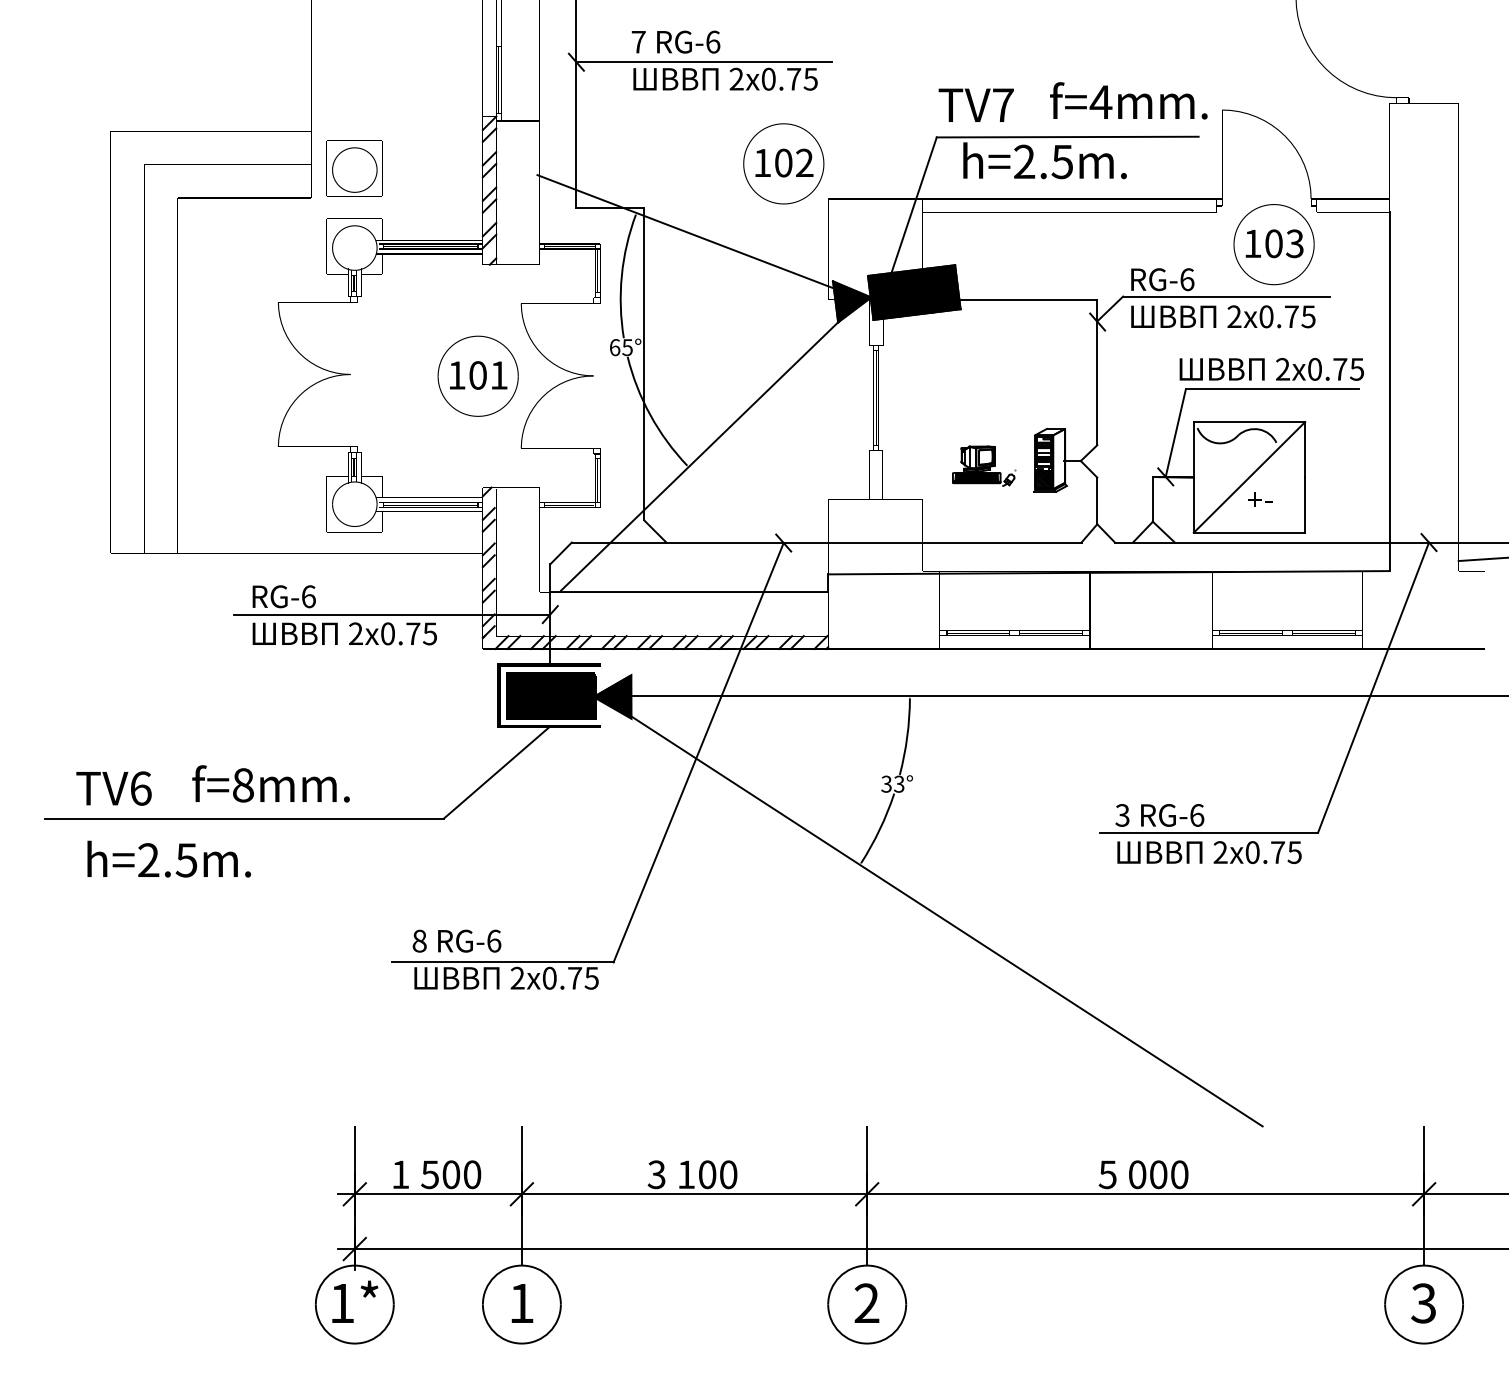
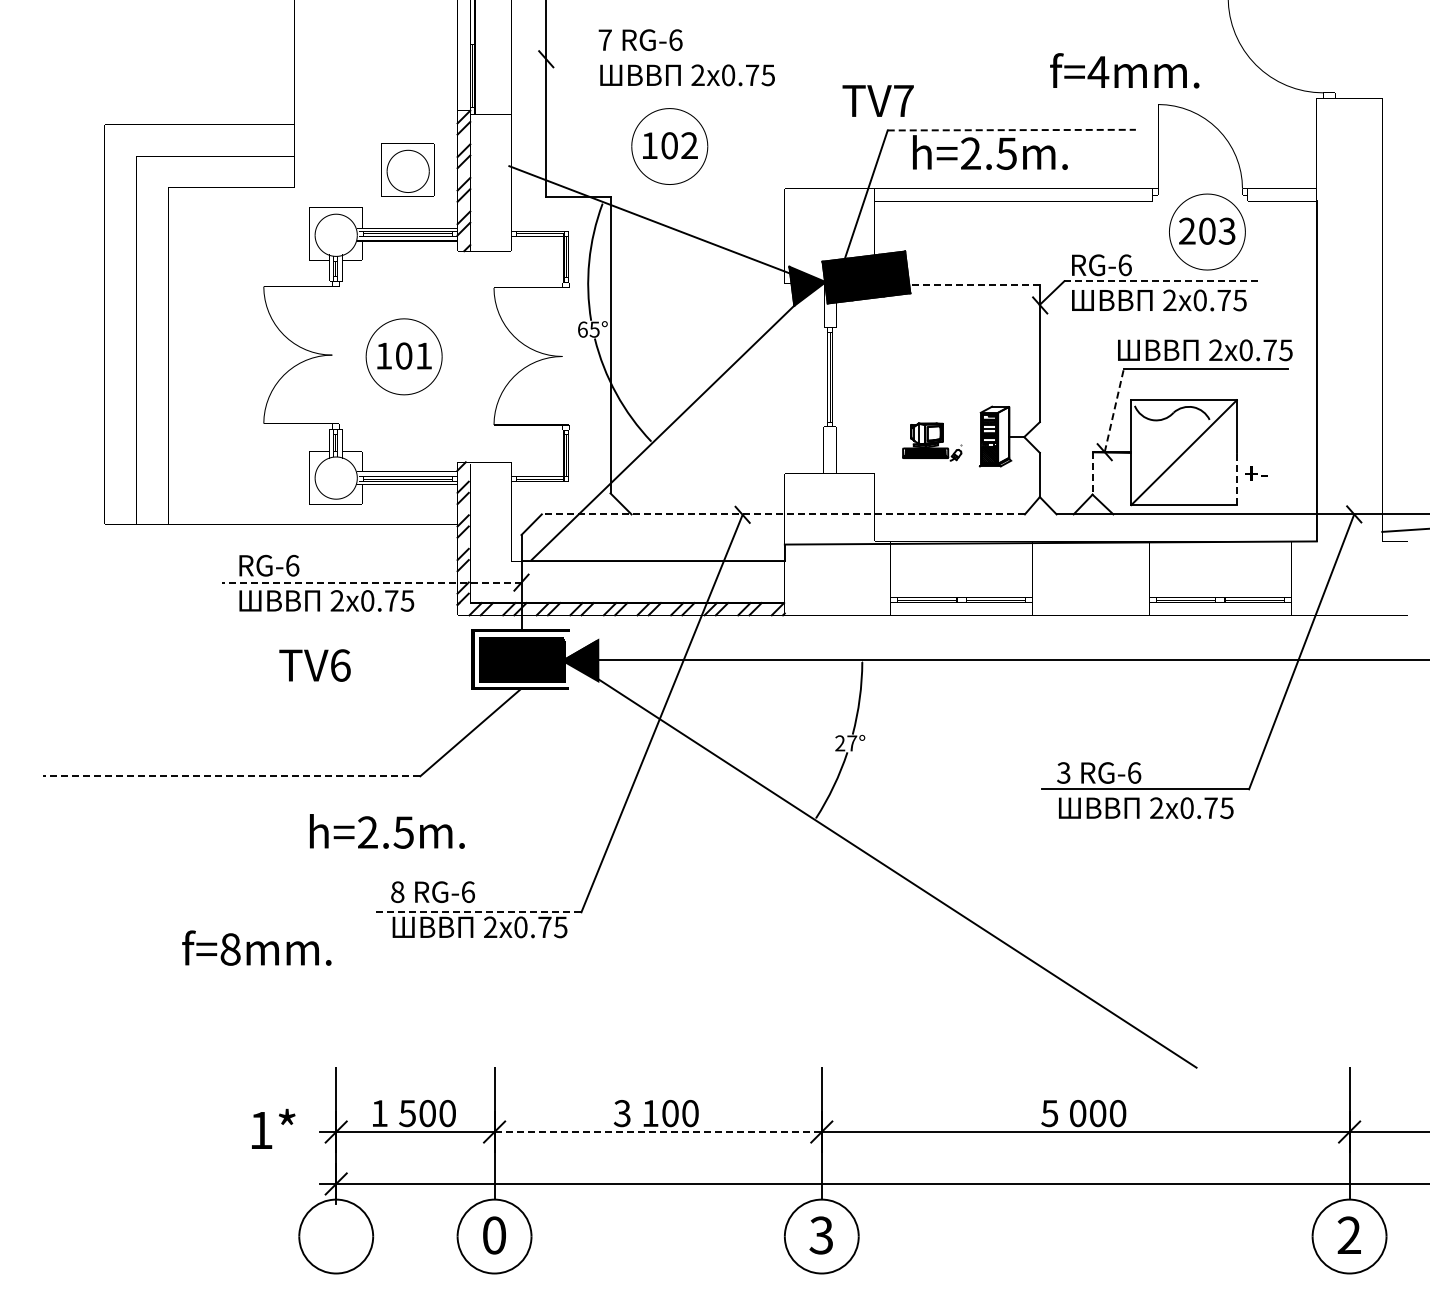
line: (704, 62) -> (667, 59), removed
text: (1128, 100) -> (1124, 70), moved
text: (975, 104) -> (877, 100), moved
line: (1068, 137) -> (1012, 130), solid -> dashed
text: (783, 163) -> (669, 146), moved
part: (354, 168) -> (407, 169), moved
text: (1253, 242) -> (1187, 230), 103 -> 203
line: (1226, 296) -> (1162, 281), solid -> dashed
line: (1024, 299) -> (970, 284), solid -> dashed
text: (477, 375) -> (403, 356), moved
line: (1176, 432) -> (1114, 410), solid -> dashed
text: (1260, 499) -> (1256, 473), moved
line: (1152, 500) -> (1092, 474), solid -> dashed
line: (1304, 504) -> (1236, 478), solid -> dashed
line: (826, 542) -> (783, 514), solid -> dashed
line: (392, 614) -> (371, 582), solid -> dashed
text: (270, 783) -> (256, 947), moved
text: (893, 784) -> (846, 743), 33° -> 27°
text: (113, 788) -> (314, 665), moved
line: (244, 819) -> (231, 776), solid -> dashed
text: (169, 859) -> (387, 831), moved
line: (502, 962) -> (476, 912), solid -> dashed
line: (694, 1194) -> (658, 1132), solid -> dashed
text: (355, 1301) -> (273, 1128), moved
text: (521, 1303) -> (494, 1235), 1 -> 0
text: (866, 1303) -> (821, 1235), 2 -> 3
text: (1422, 1303) -> (1348, 1235), 3 -> 2

